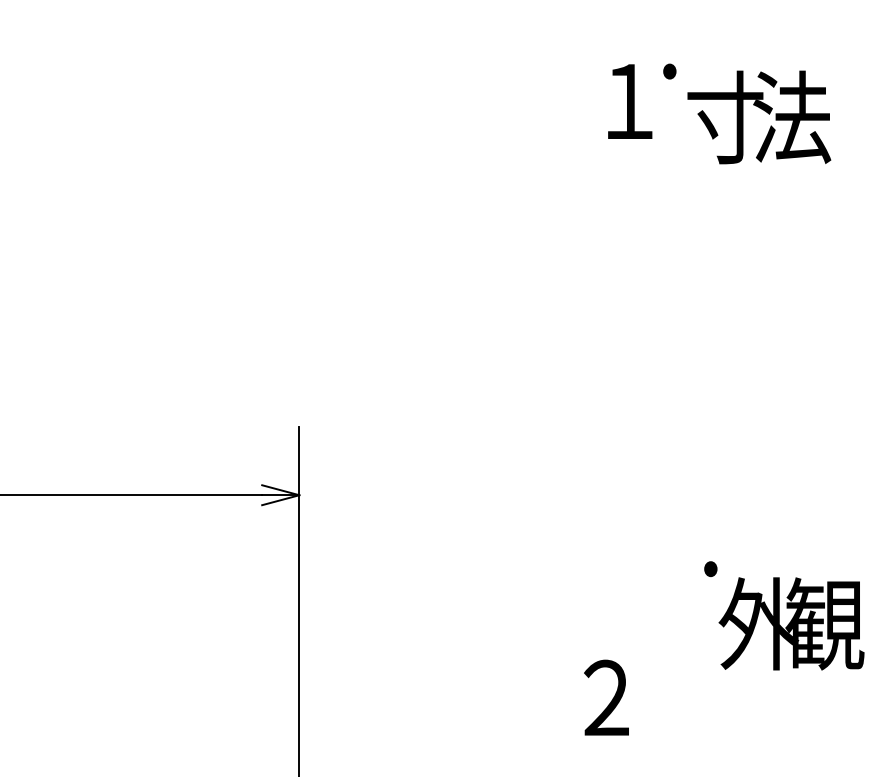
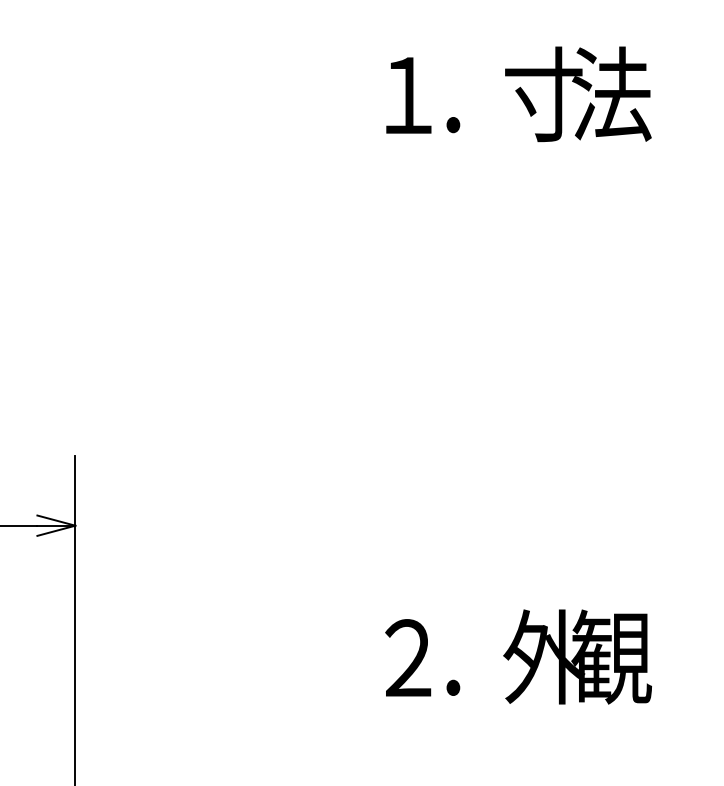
text: (669, 71) -> (453, 124), moved
text: (630, 101) -> (409, 95), moved
text: (759, 117) -> (578, 94), moved
text: (710, 569) -> (453, 688), moved
text: (606, 697) -> (408, 657), moved

